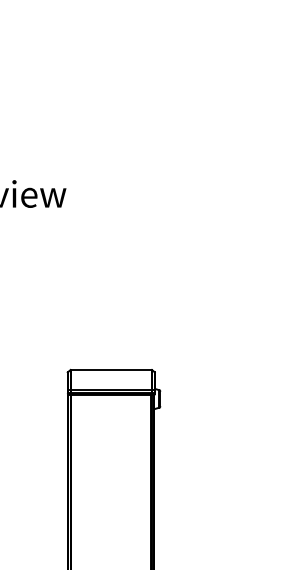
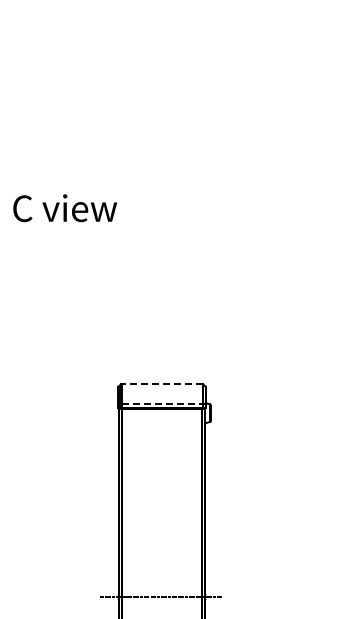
line: (111, 370) -> (162, 384), solid -> dashed
line: (111, 389) -> (162, 403), solid -> dashed

